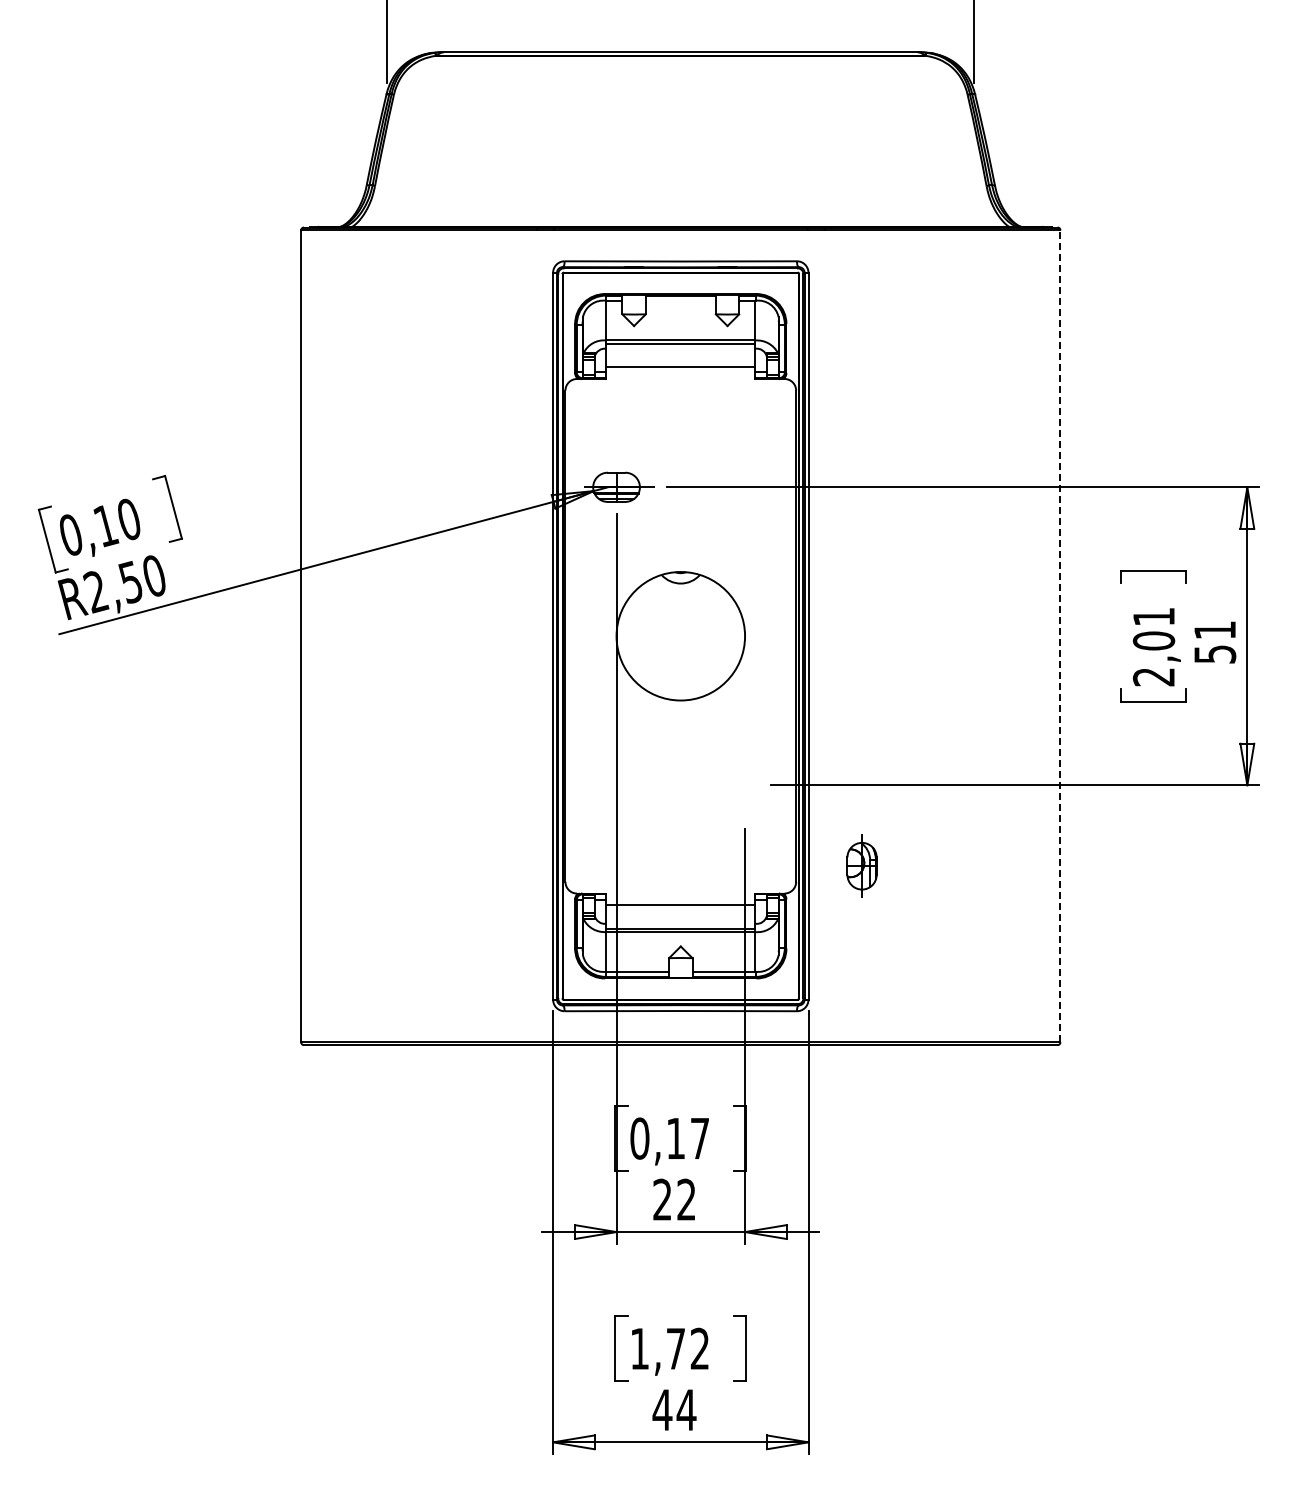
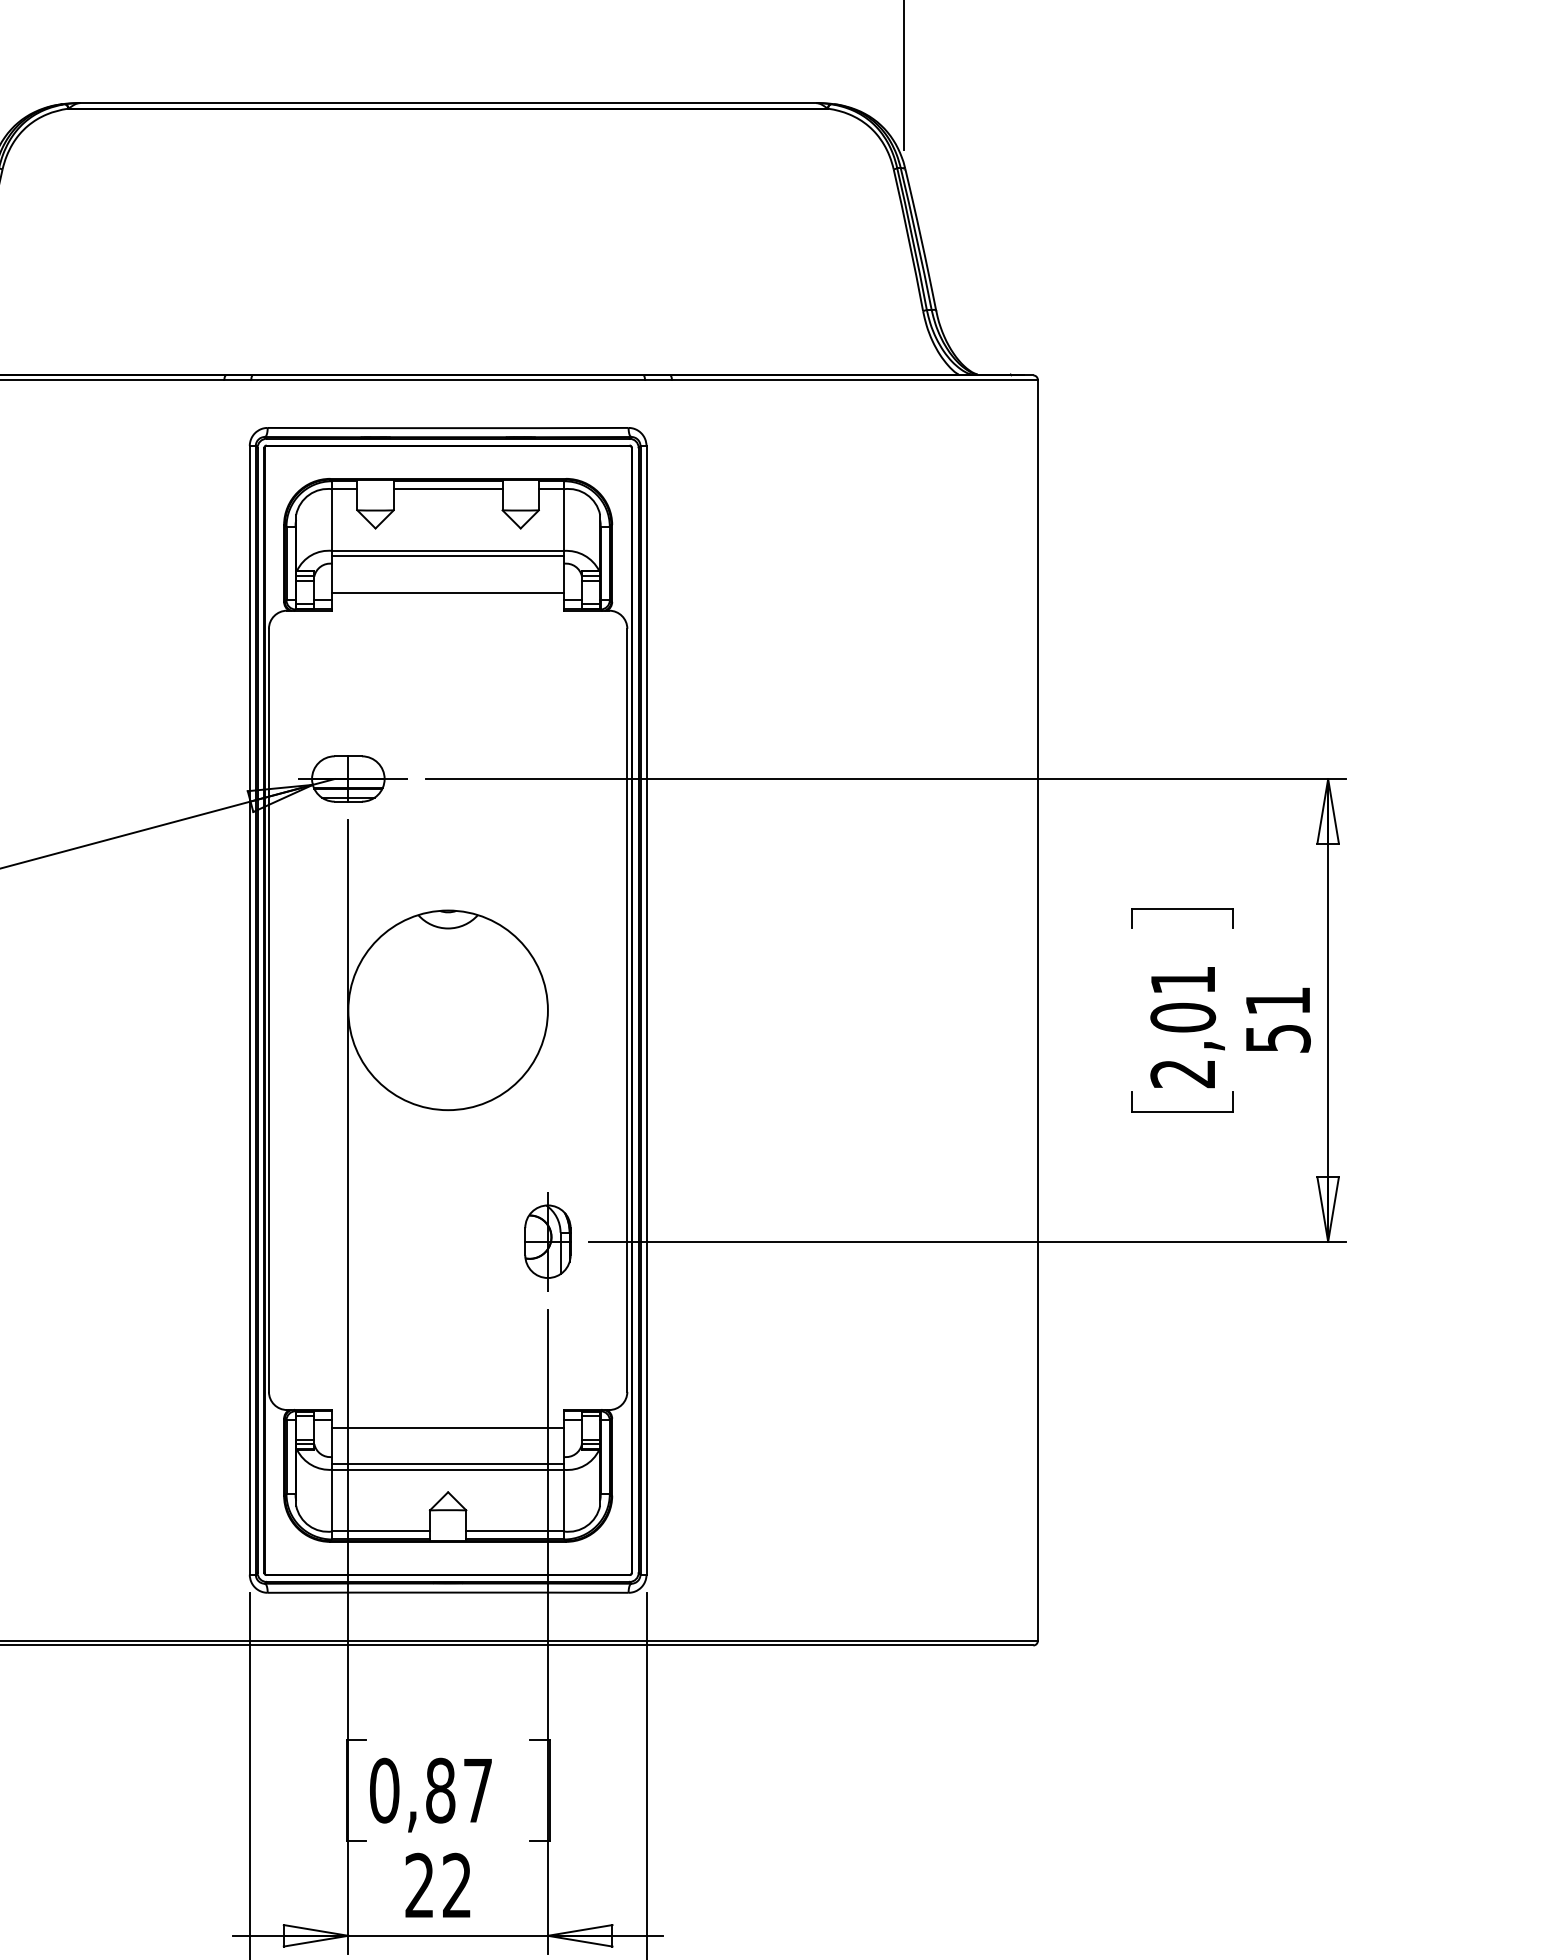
line: (680, 300) -> (447, 488), added
line: (1060, 636) -> (1037, 1010), dashed -> solid
part: (861, 865) -> (547, 1240), moved
text: (675, 1138) -> (439, 1790), 0,17 -> 0,87

